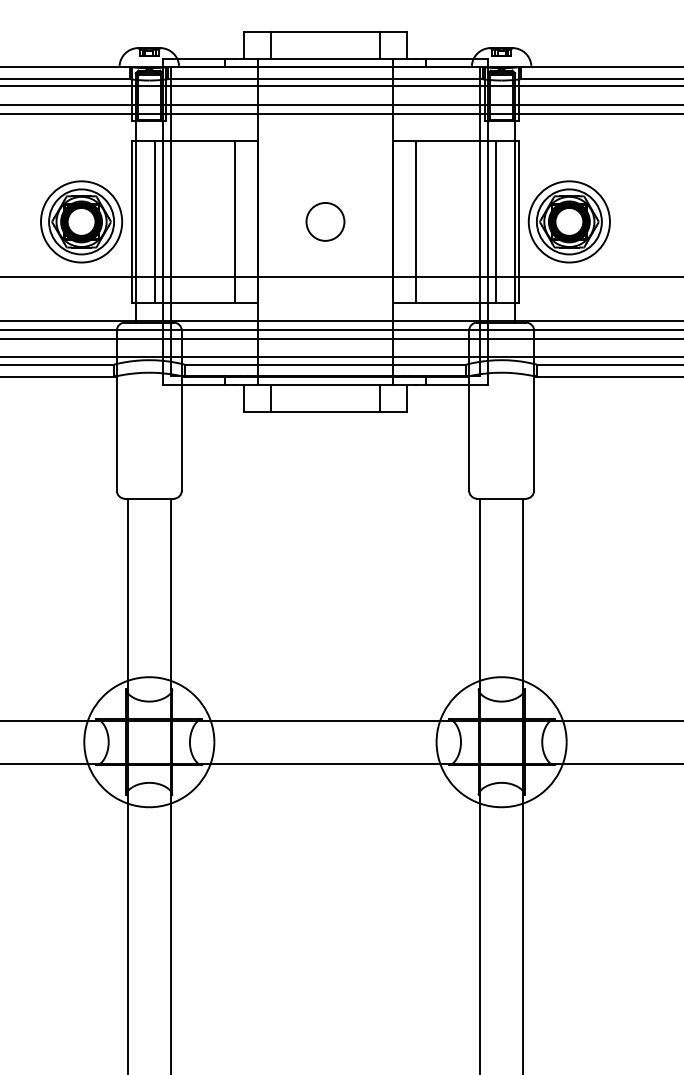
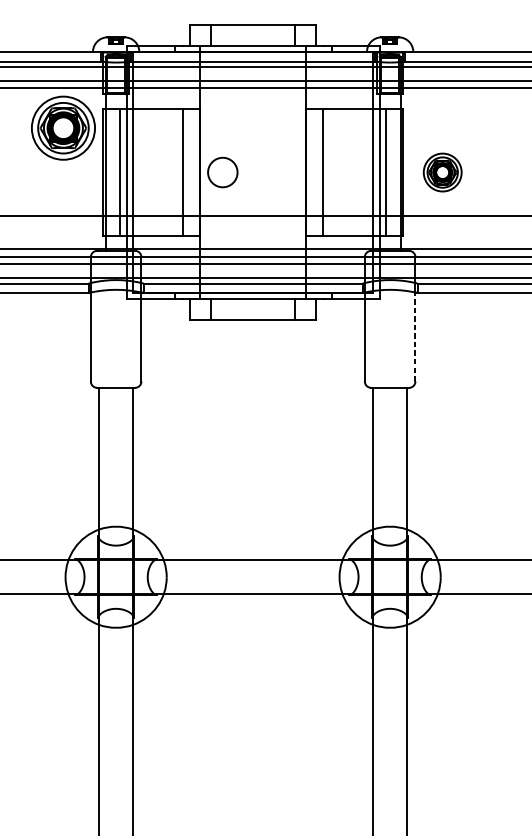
part: (81, 221) -> (63, 127), moved
circle: (325, 221) -> (222, 172), moved
part: (568, 221) -> (442, 172), size x0.6
line: (534, 432) -> (415, 336), solid -> dashed

